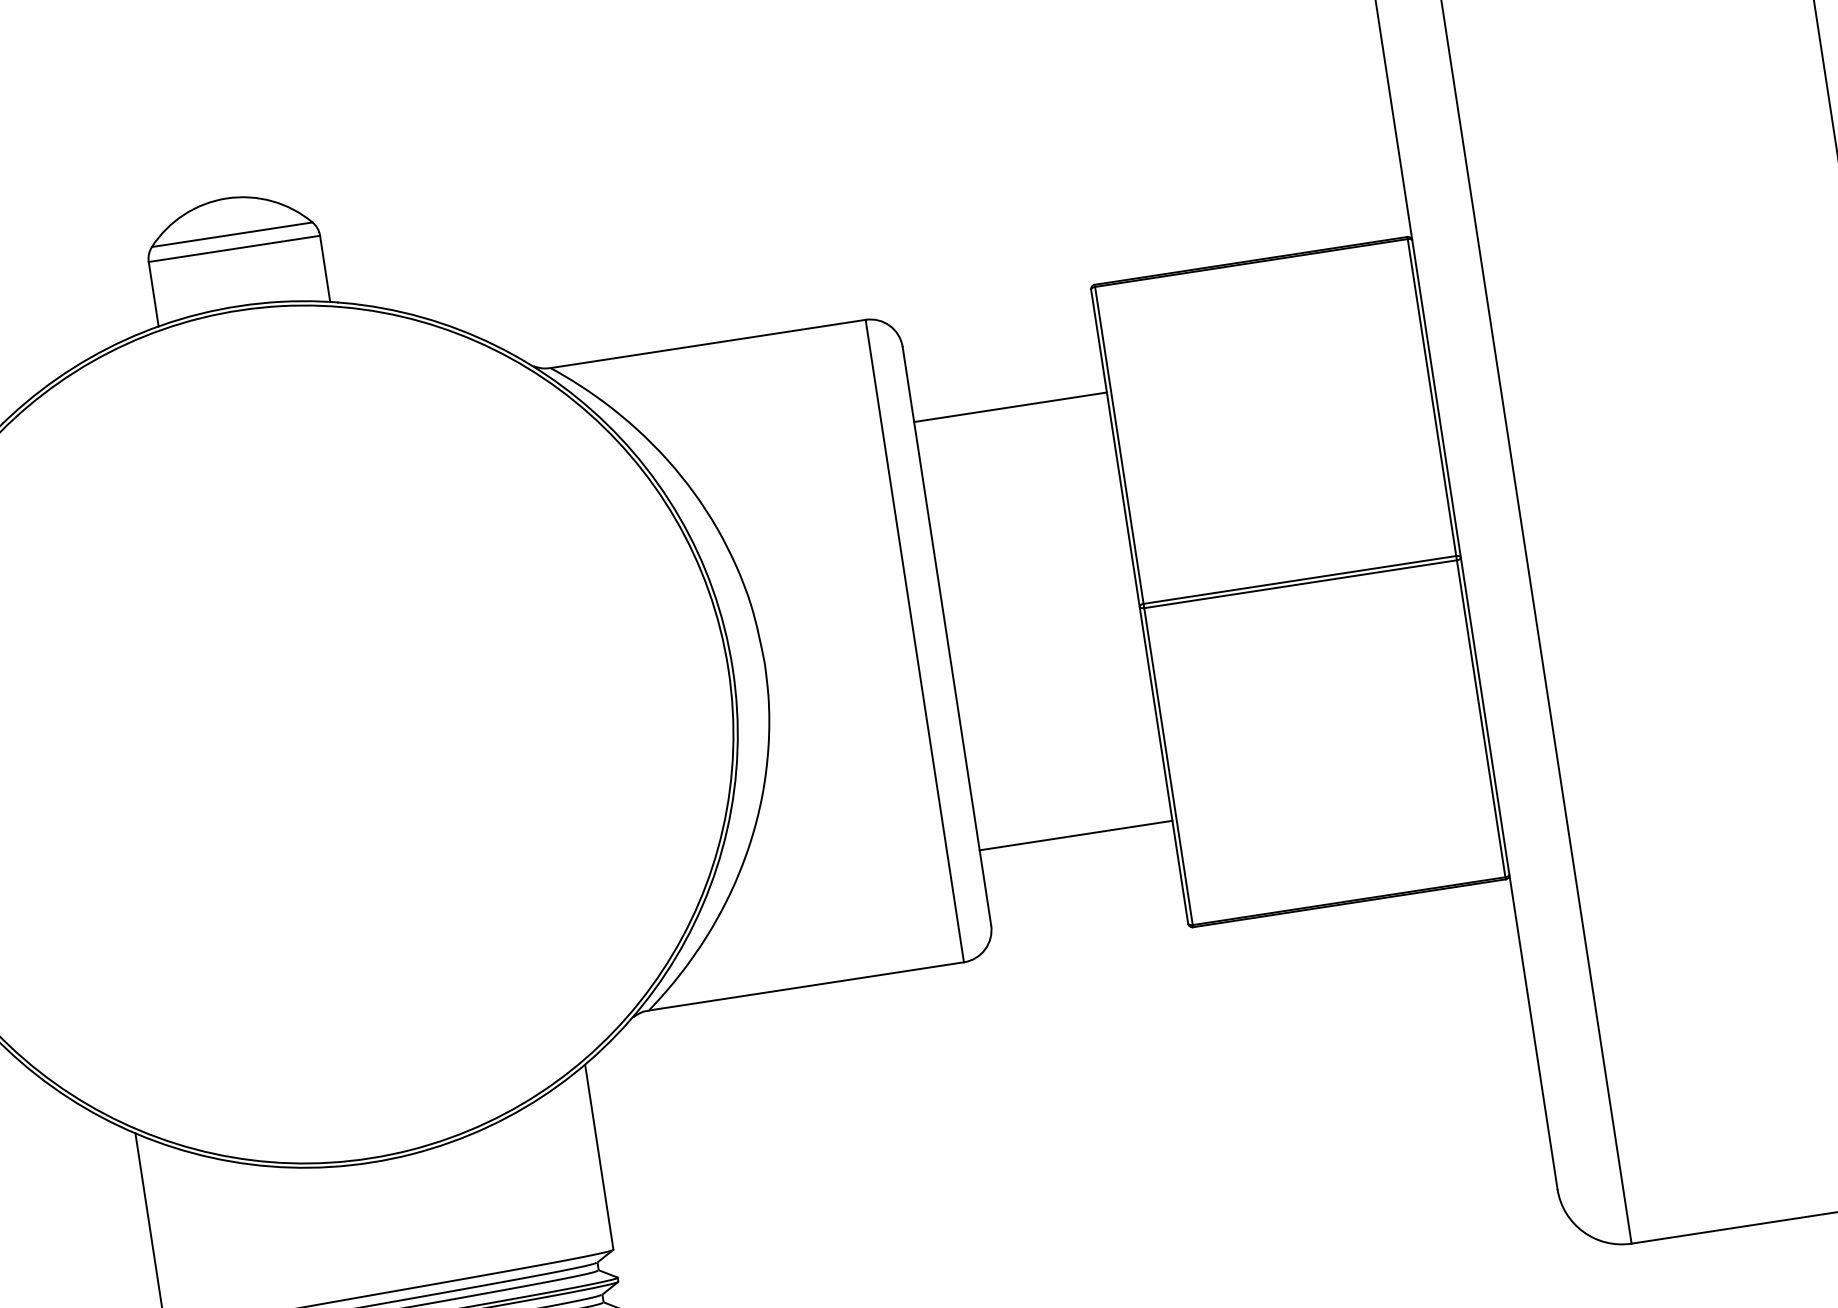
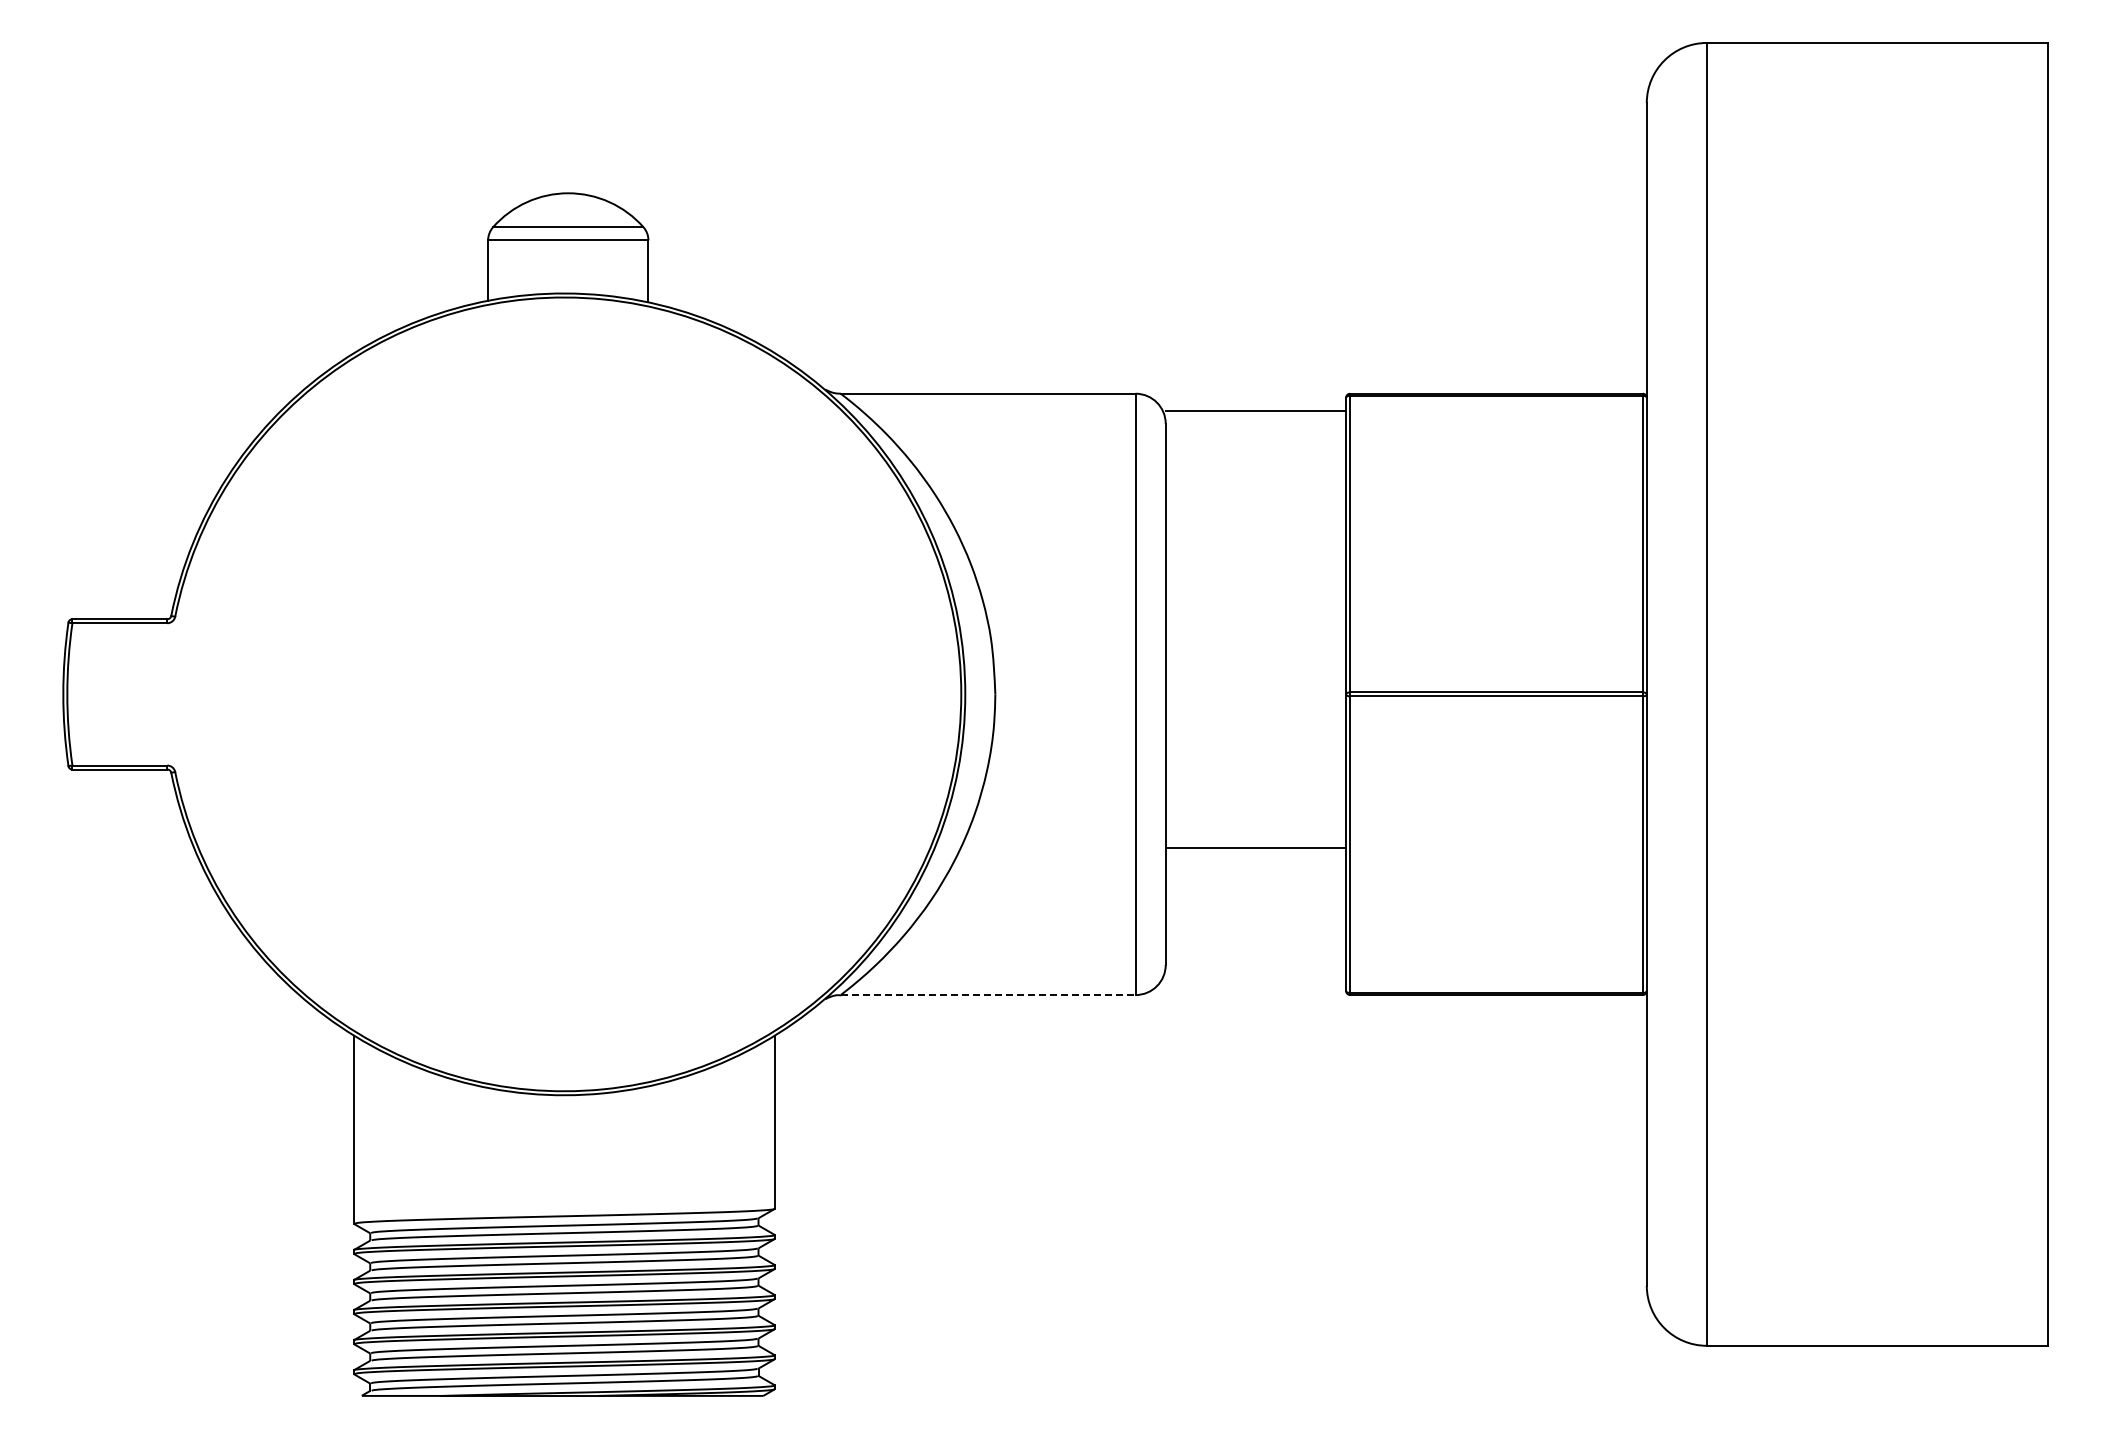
line: (1009, 406) -> (1255, 410), moved
line: (1075, 835) -> (1255, 847), moved
line: (807, 986) -> (989, 995), solid -> dashed

